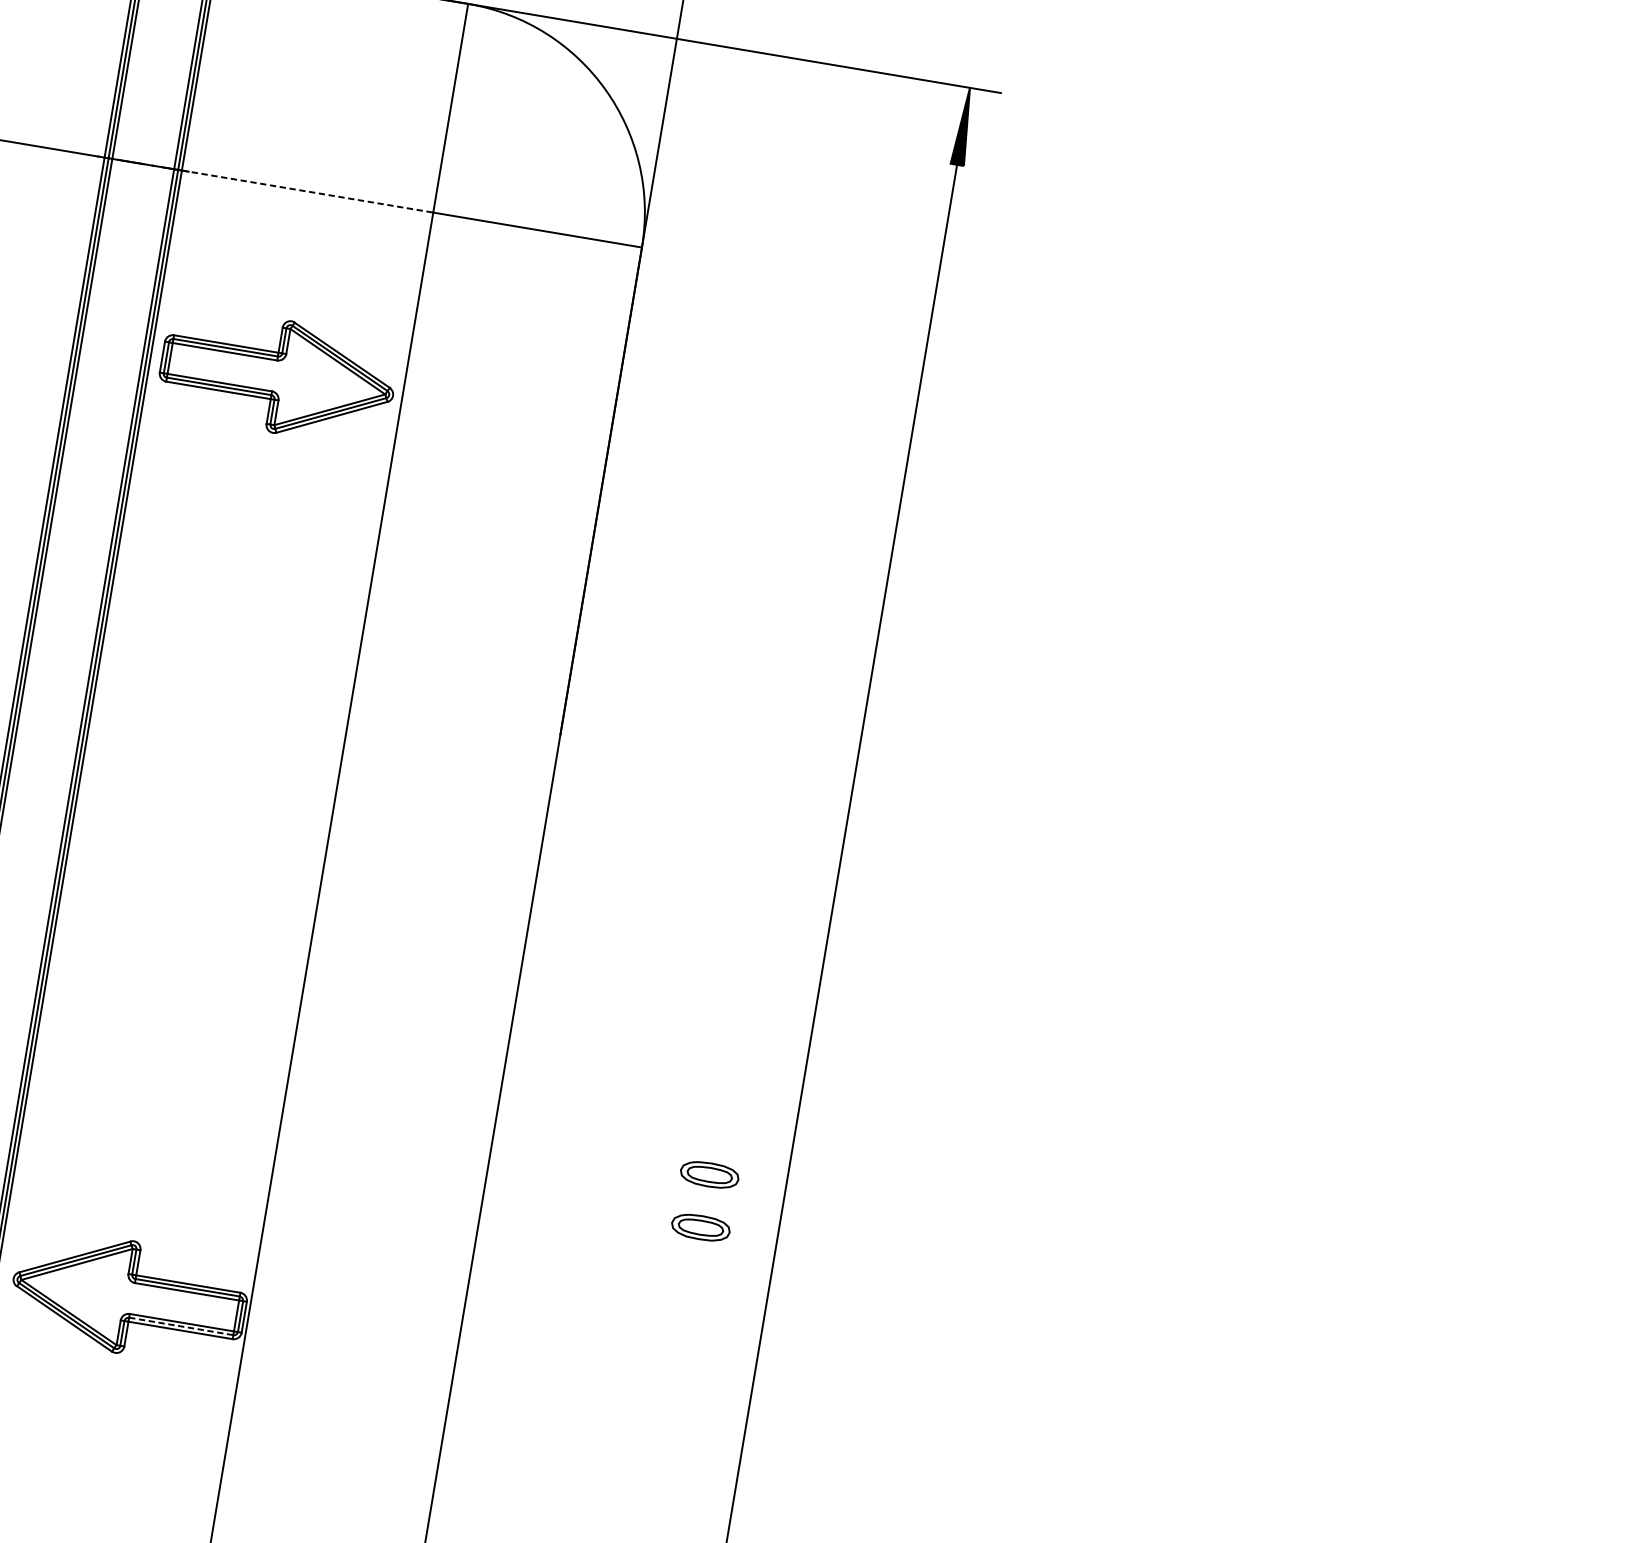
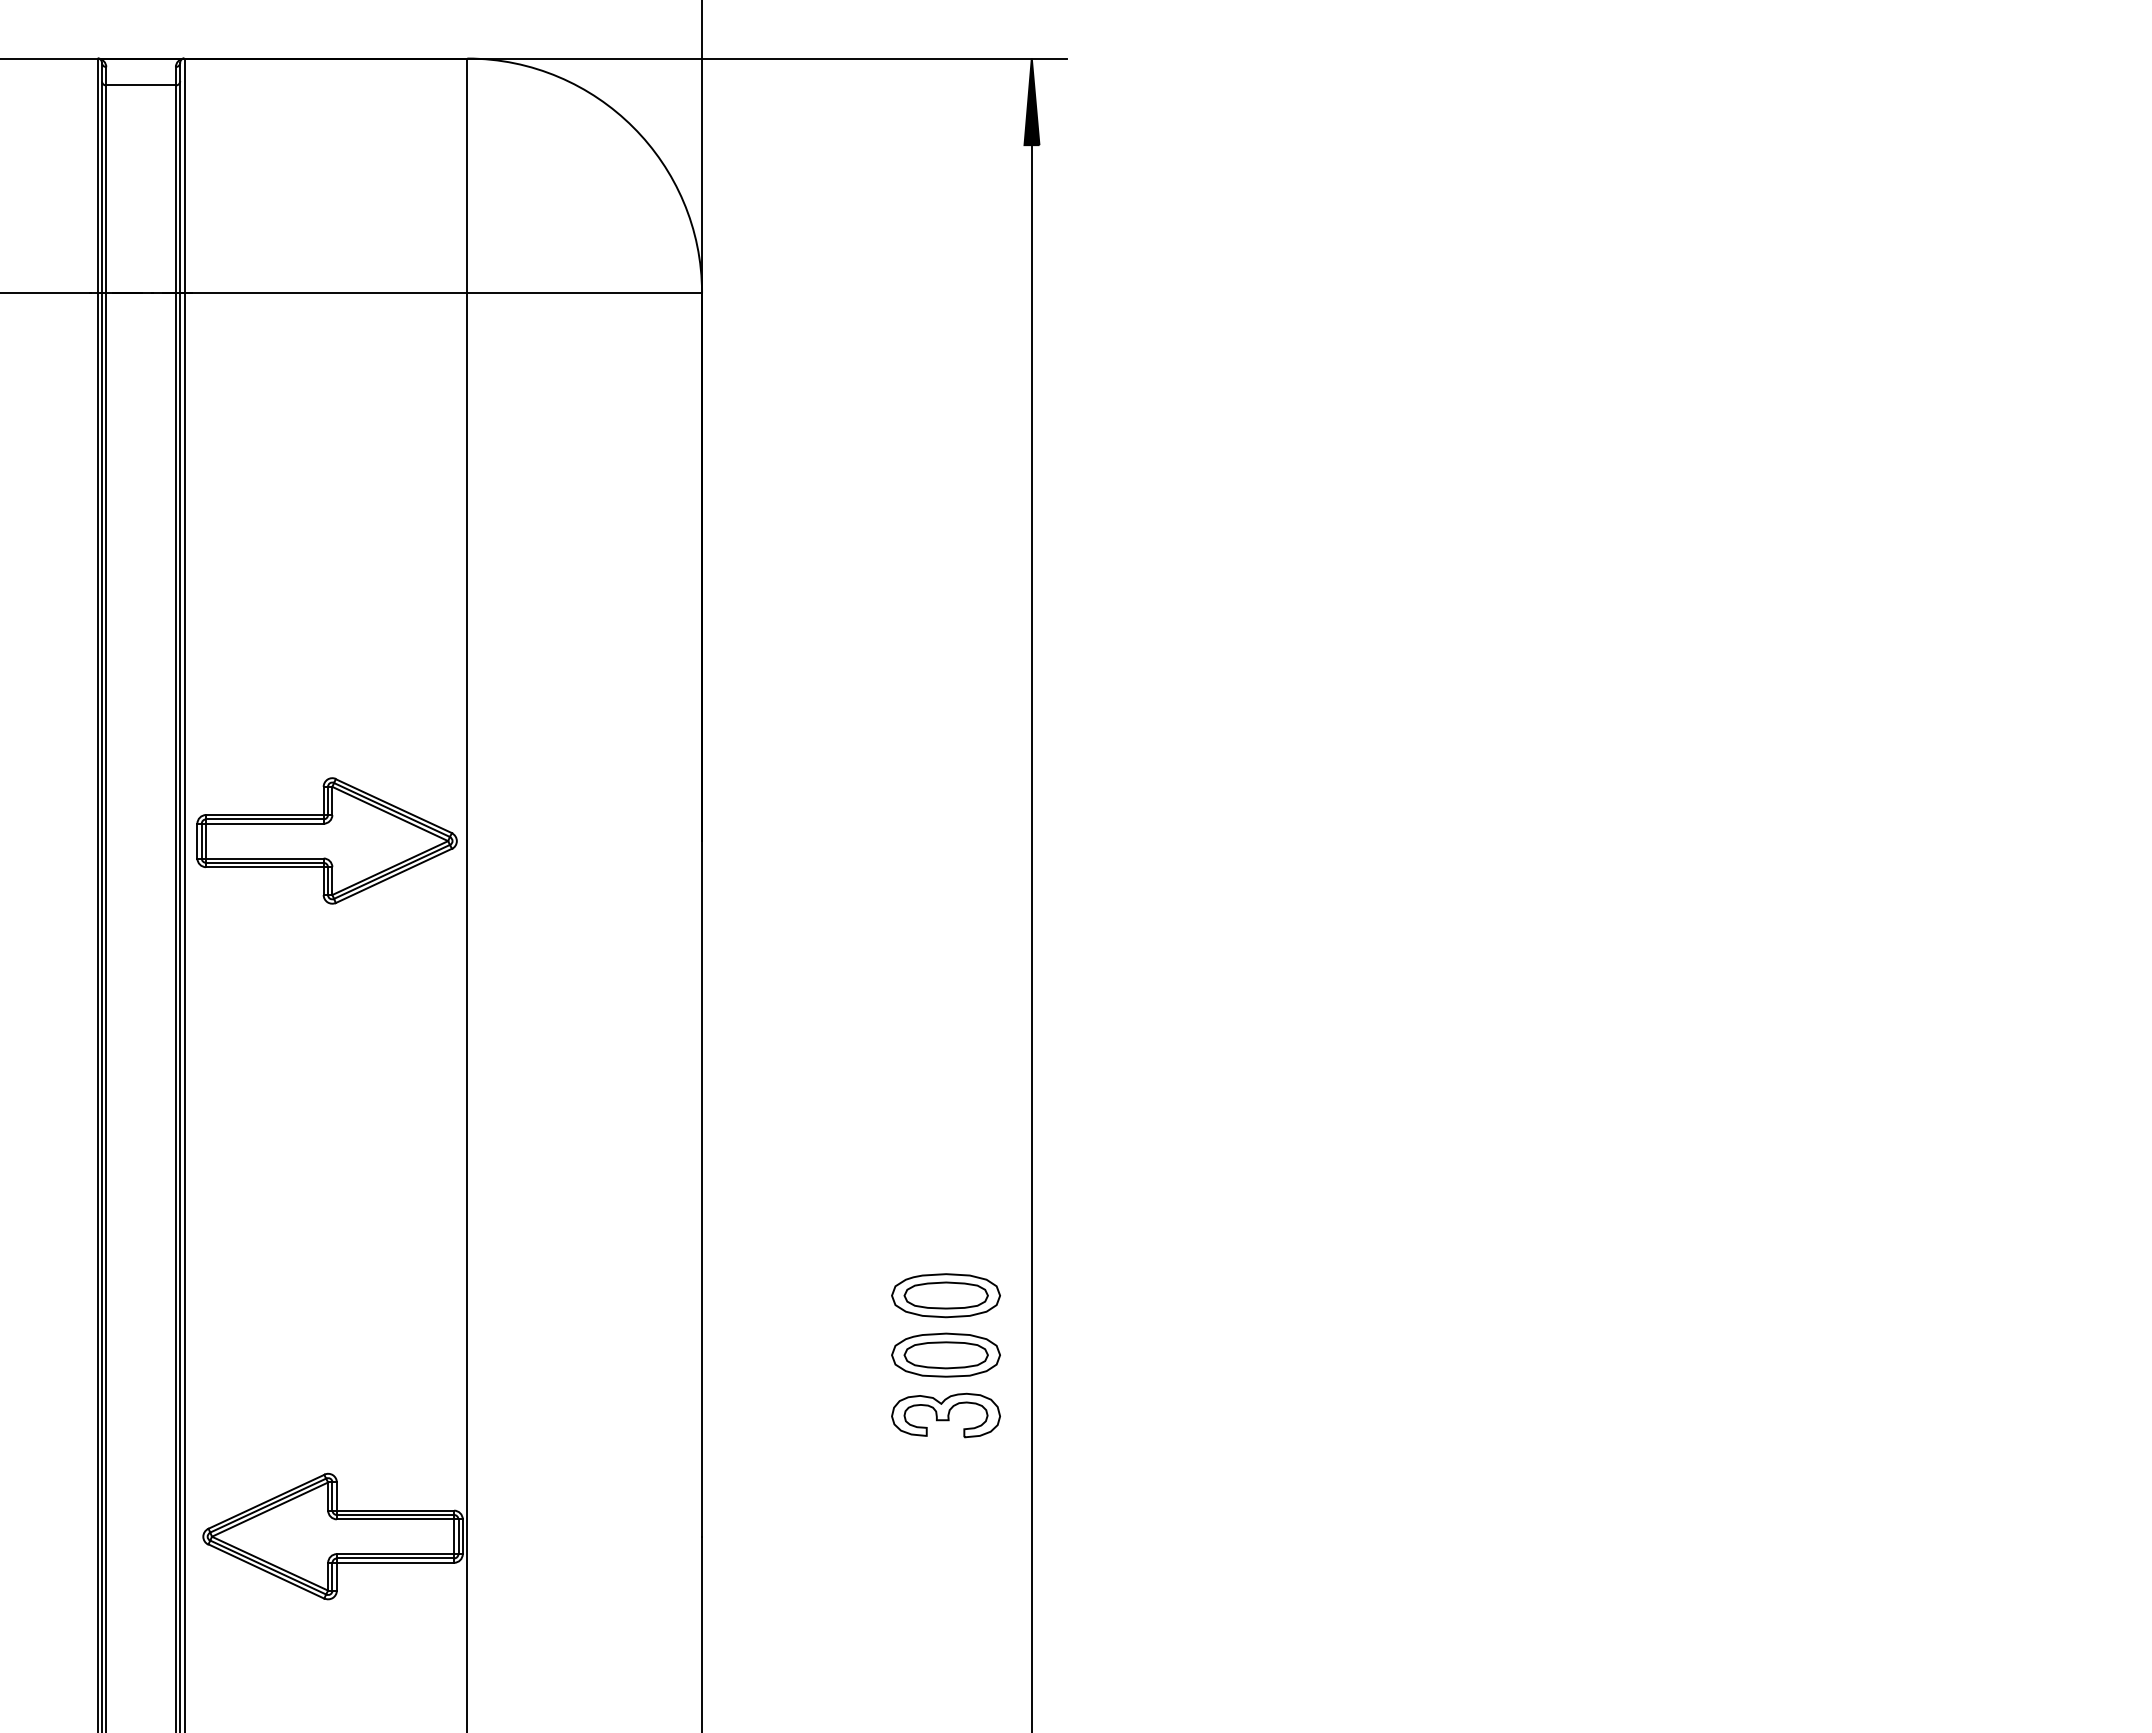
line: (308, 191) -> (326, 293), dashed -> solid
part: (277, 375) -> (326, 840), moved
part: (709, 1174) -> (945, 1295), size x1.67
part: (700, 1227) -> (945, 1354), size x1.67
part: (691, 1281) -> (945, 1415), added
line: (181, 1326) -> (395, 1558), dashed -> solid

